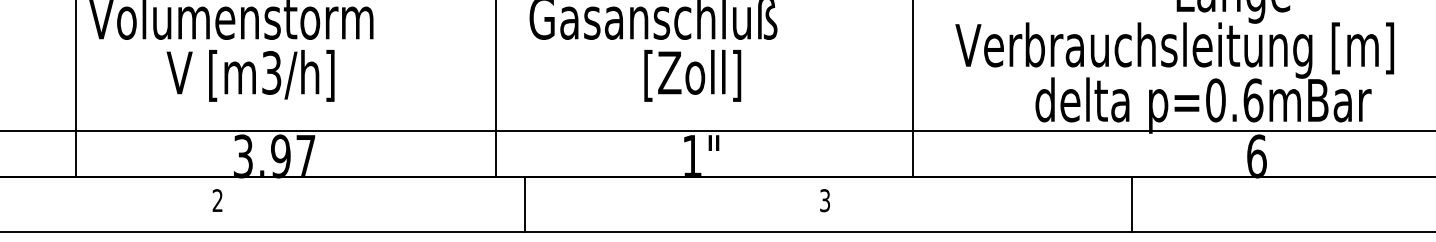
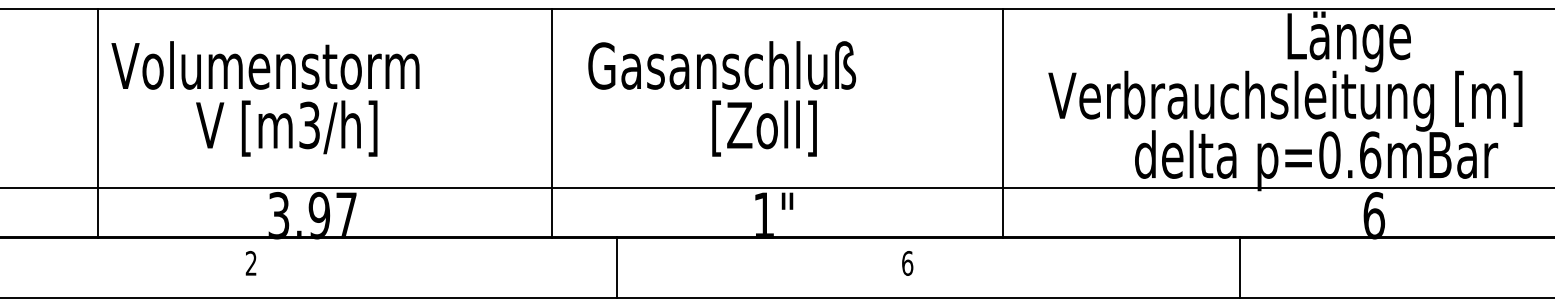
text: (825, 199) -> (907, 262), 3 -> 6
line: (525, 204) -> (617, 267), moved

